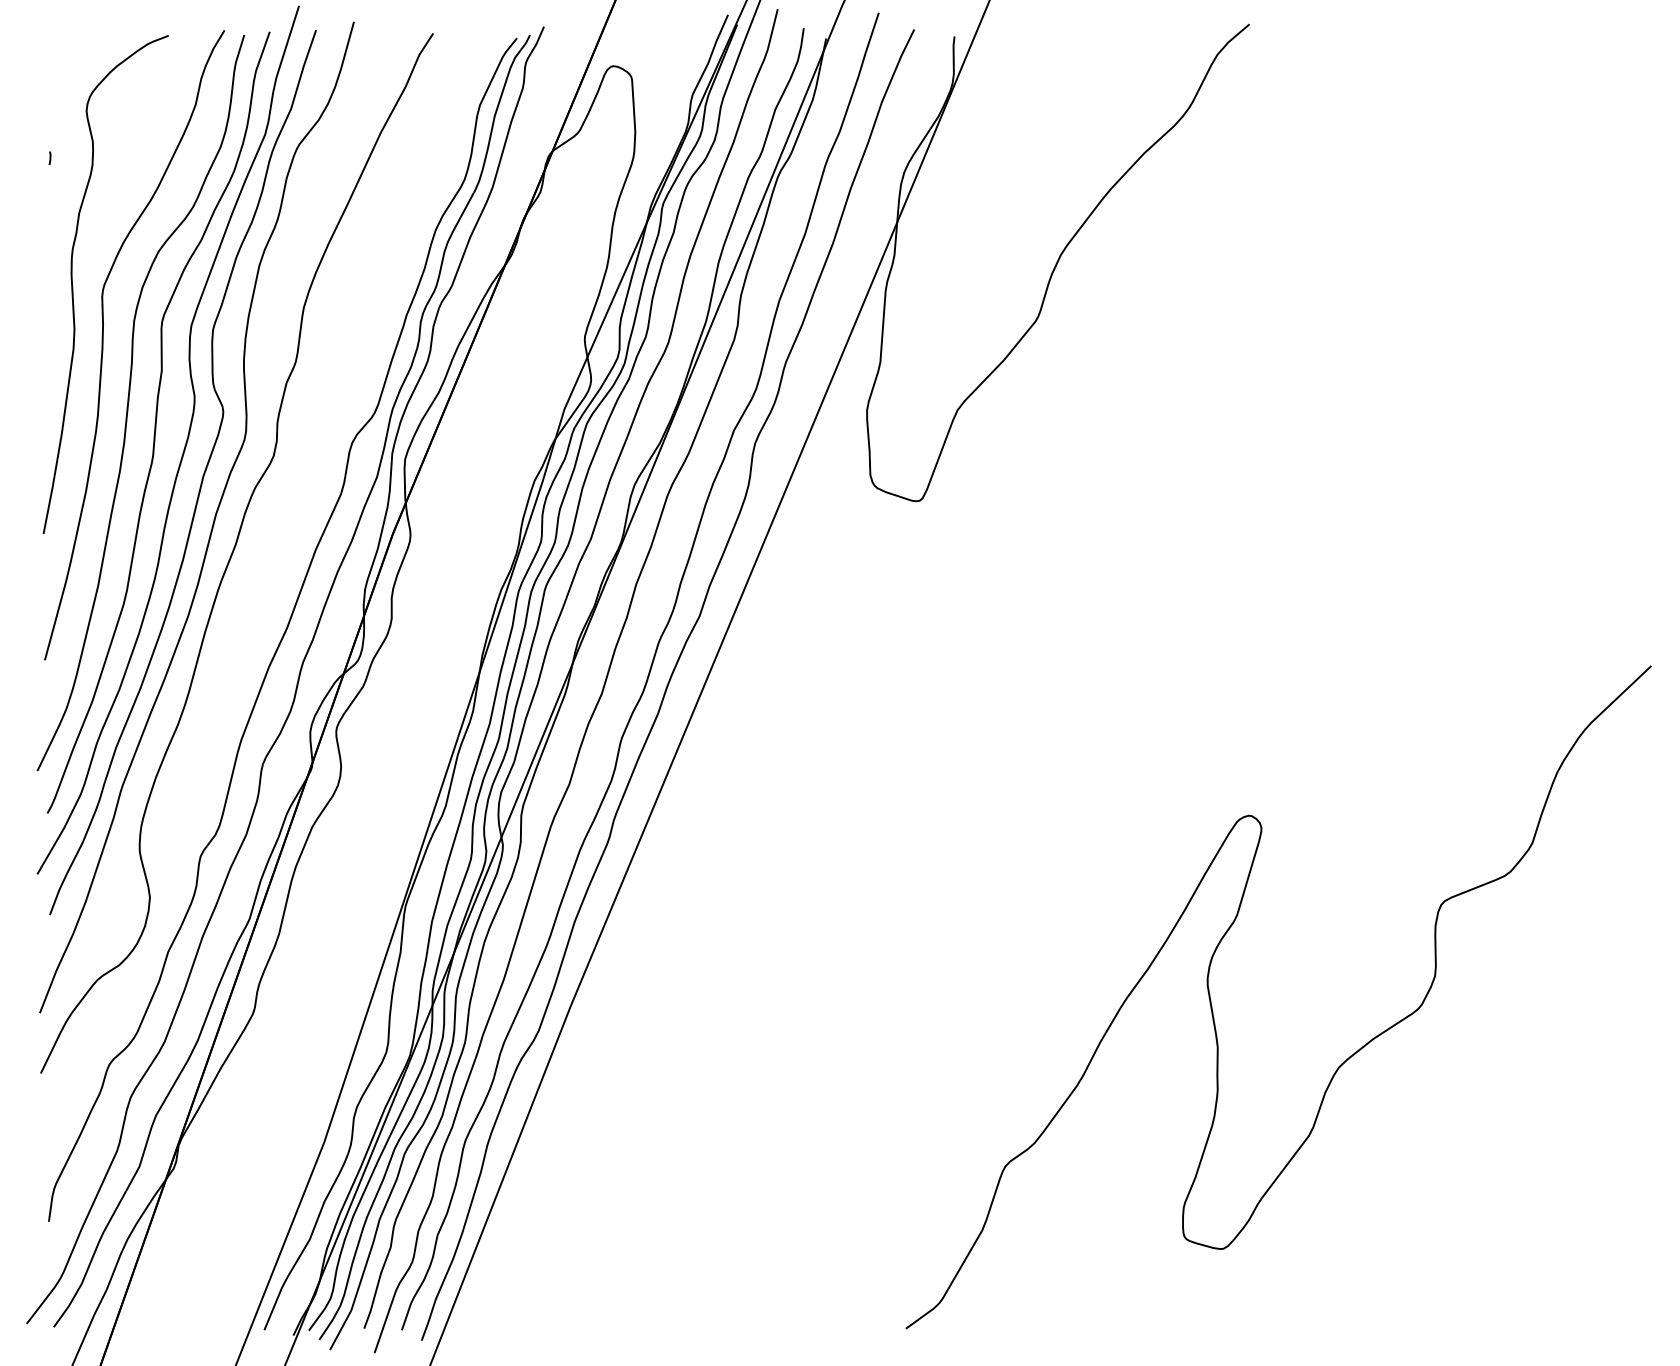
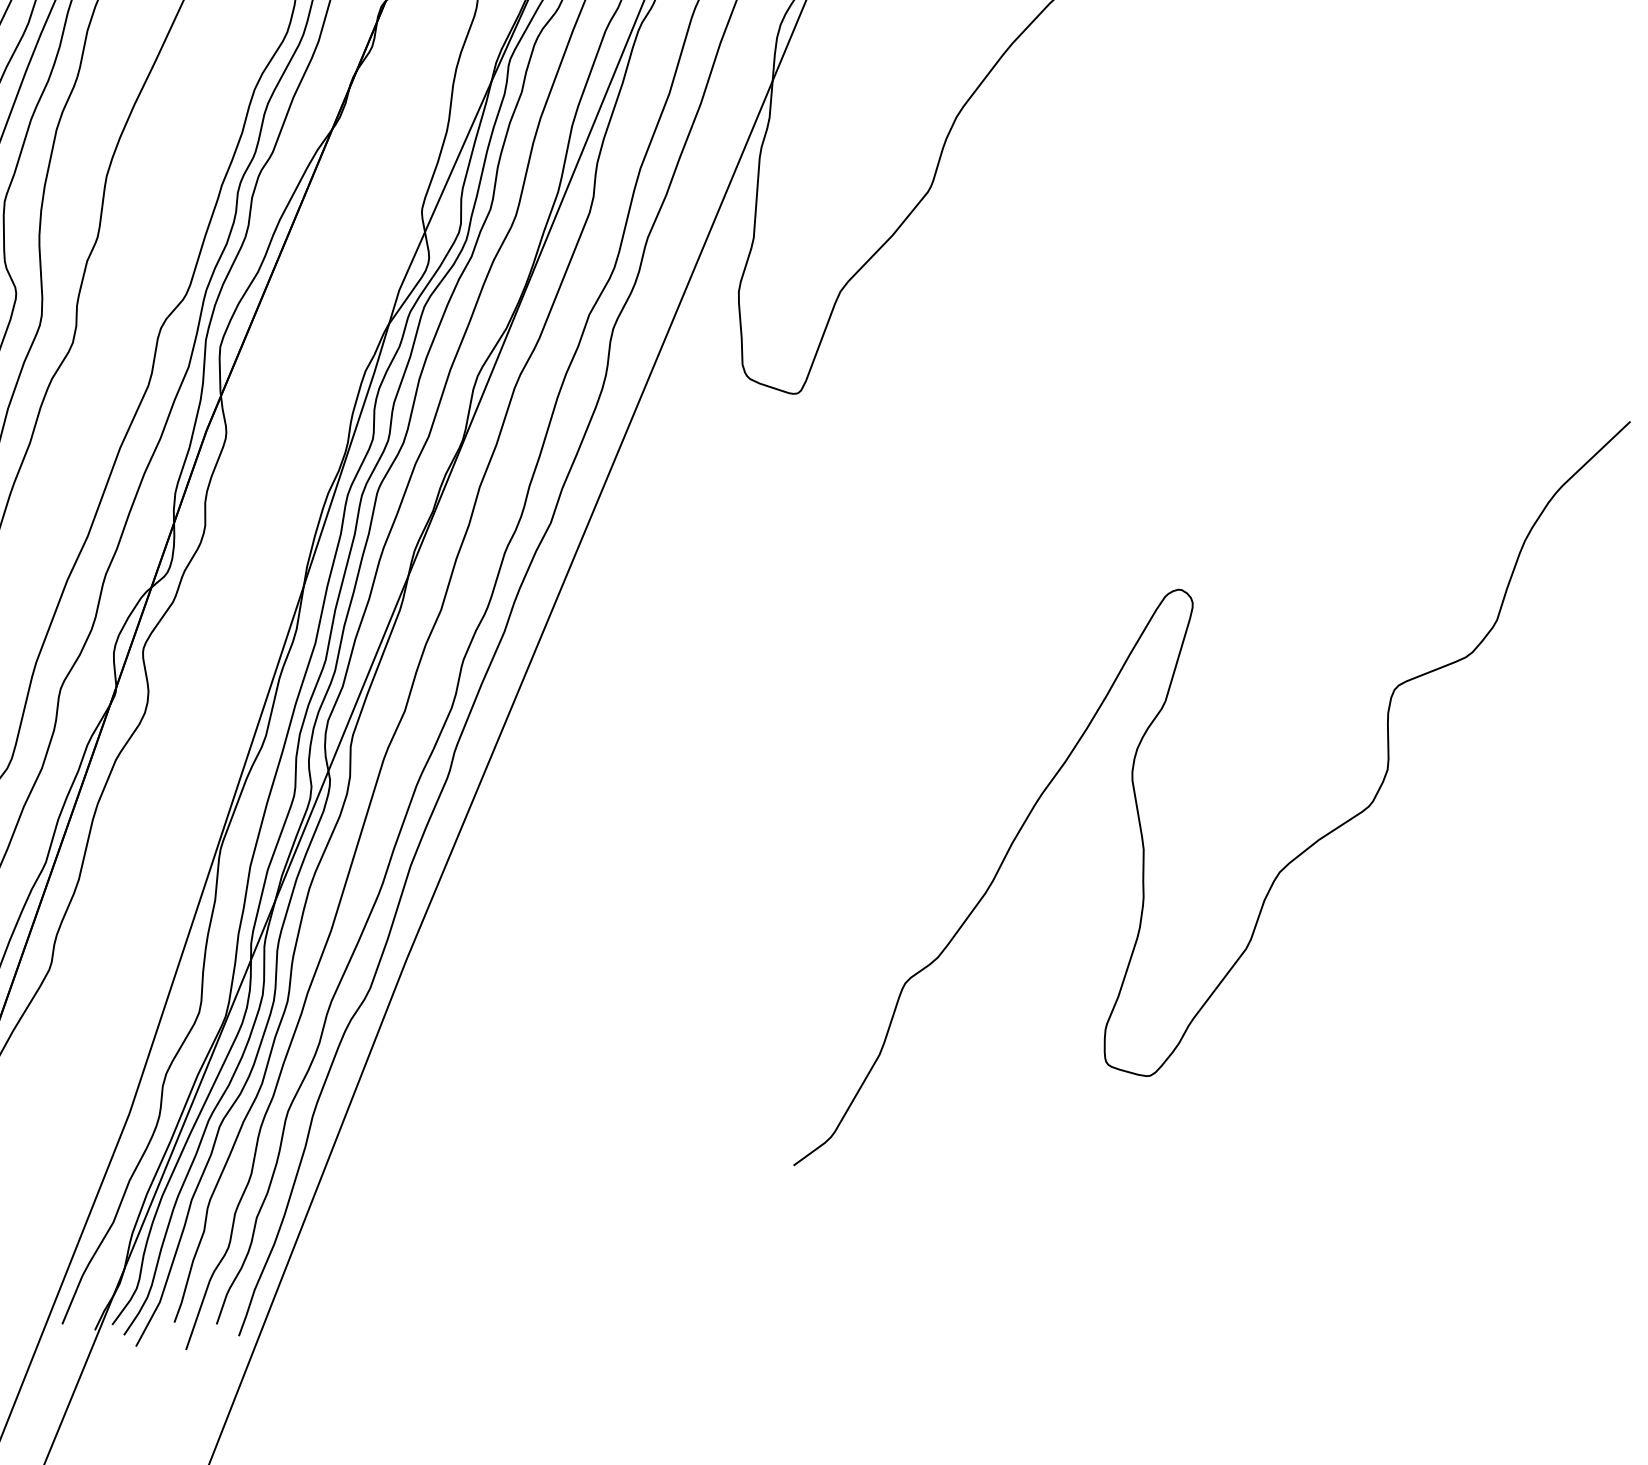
curve: (1213, 1011) -> (1138, 809), moved

